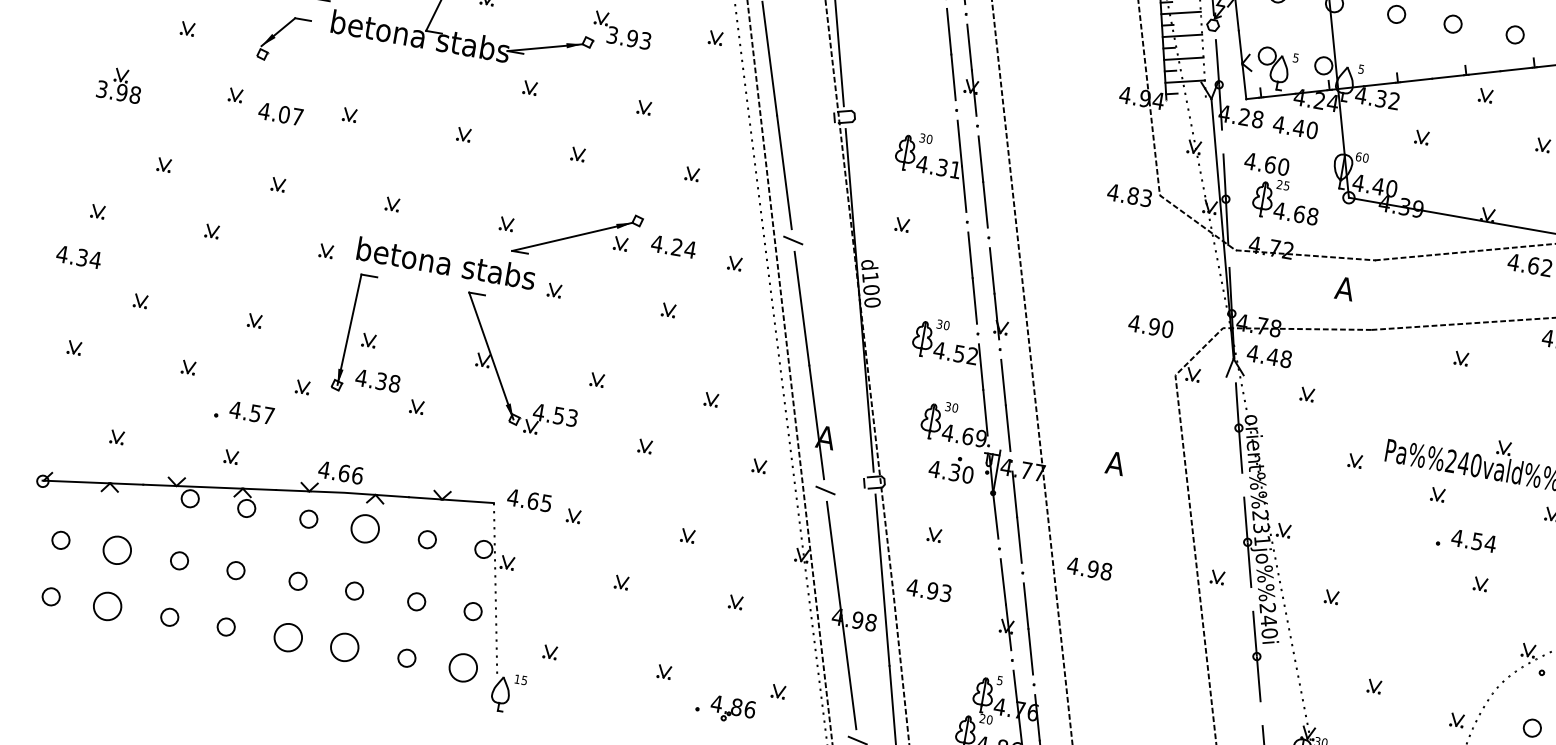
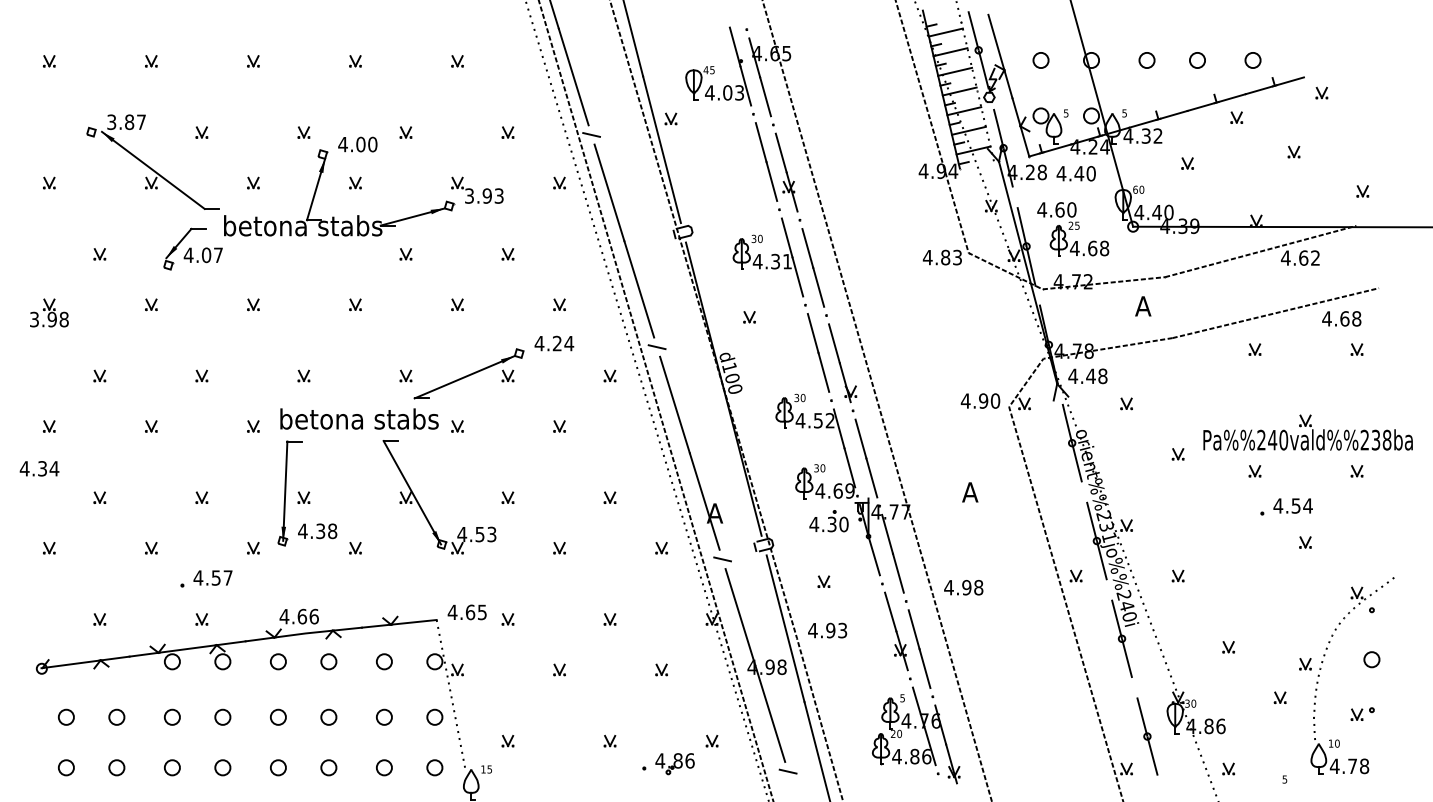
text: (279, 114) -> (202, 255), moved
text: (673, 246) -> (554, 343), moved
text: (1151, 325) -> (980, 400), moved
circle: (364, 528) -> (328, 661), size x0.62
circle: (117, 549) -> (116, 716), size x0.62
circle: (107, 606) -> (116, 767), size x0.62
circle: (288, 637) -> (278, 767), size x0.62
circle: (344, 647) -> (328, 767), size x0.62
circle: (463, 667) -> (434, 767), size x0.62

